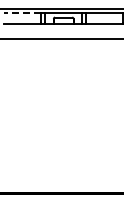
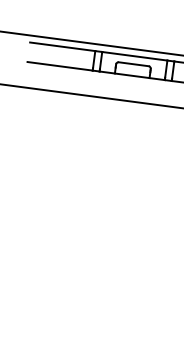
line: (22, 13) -> (62, 47), dashed -> solid

